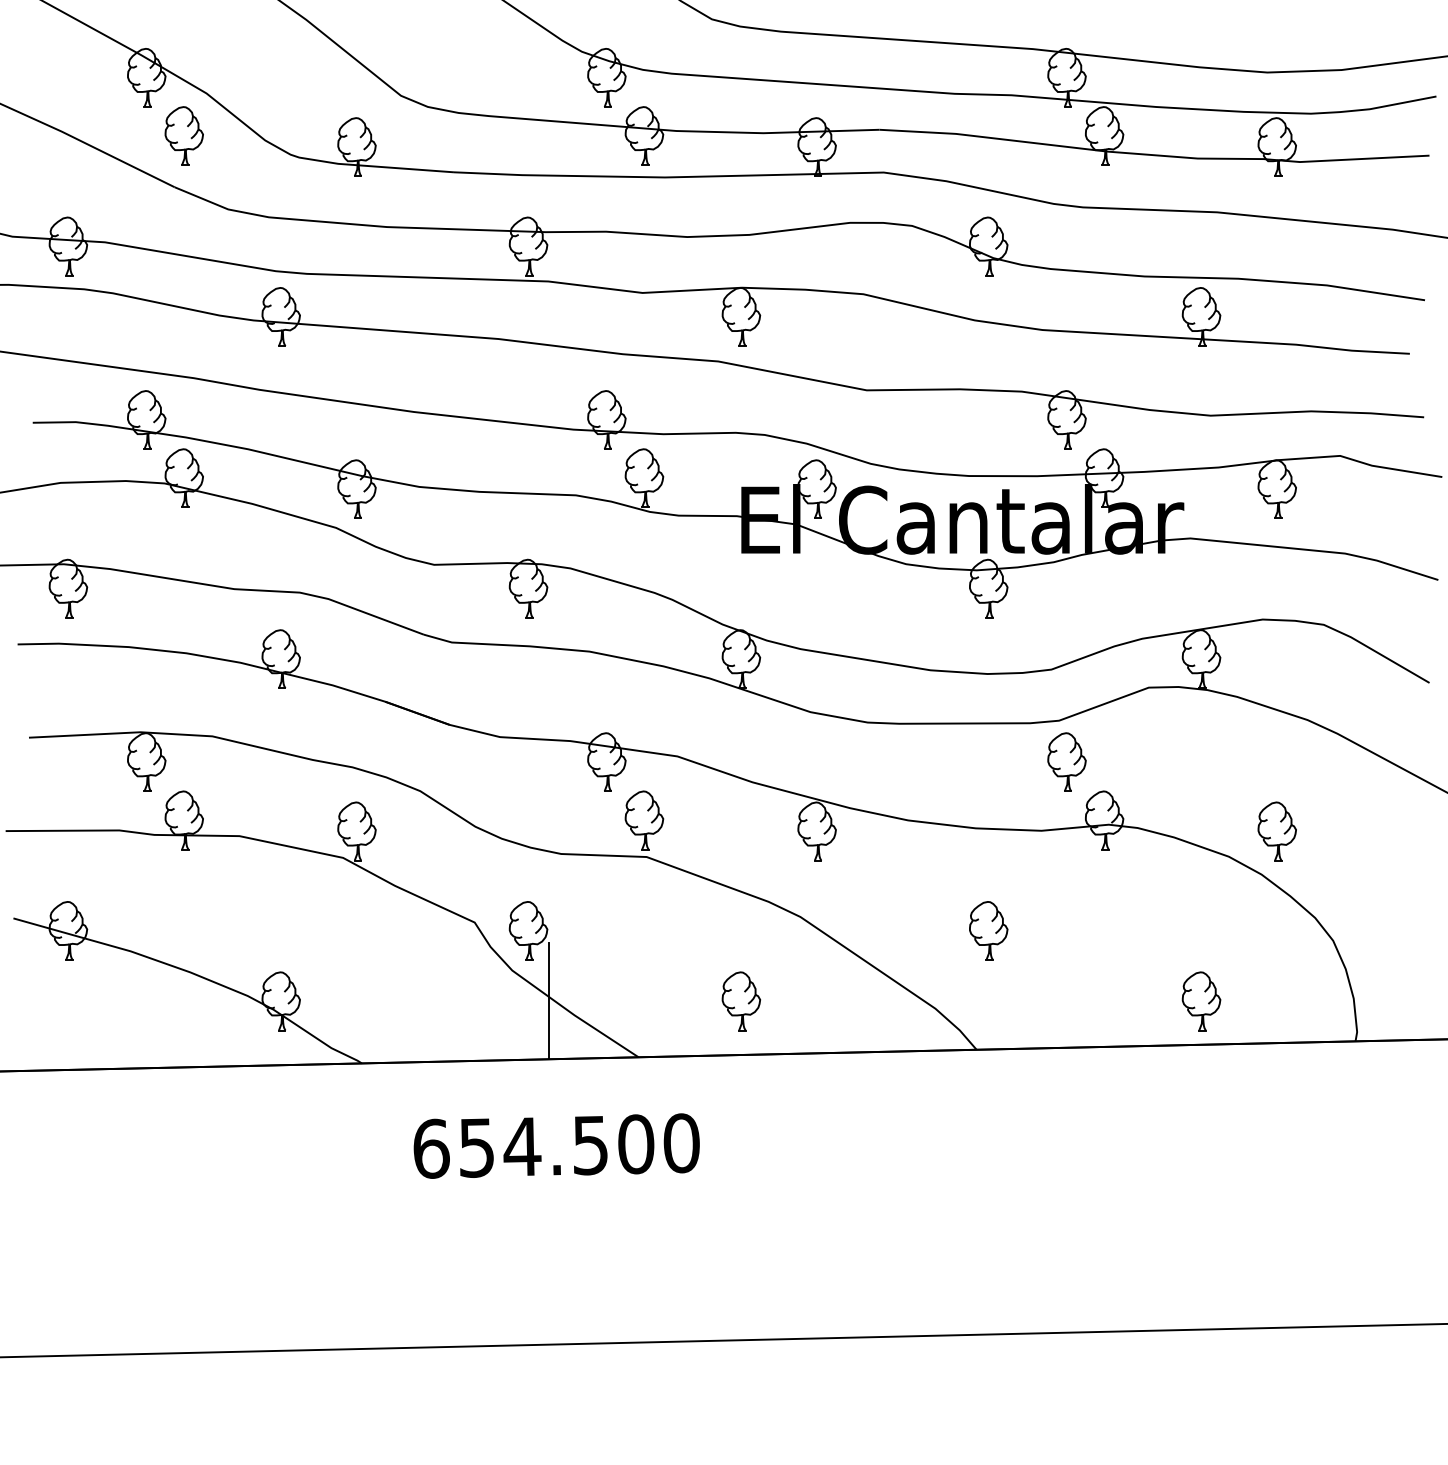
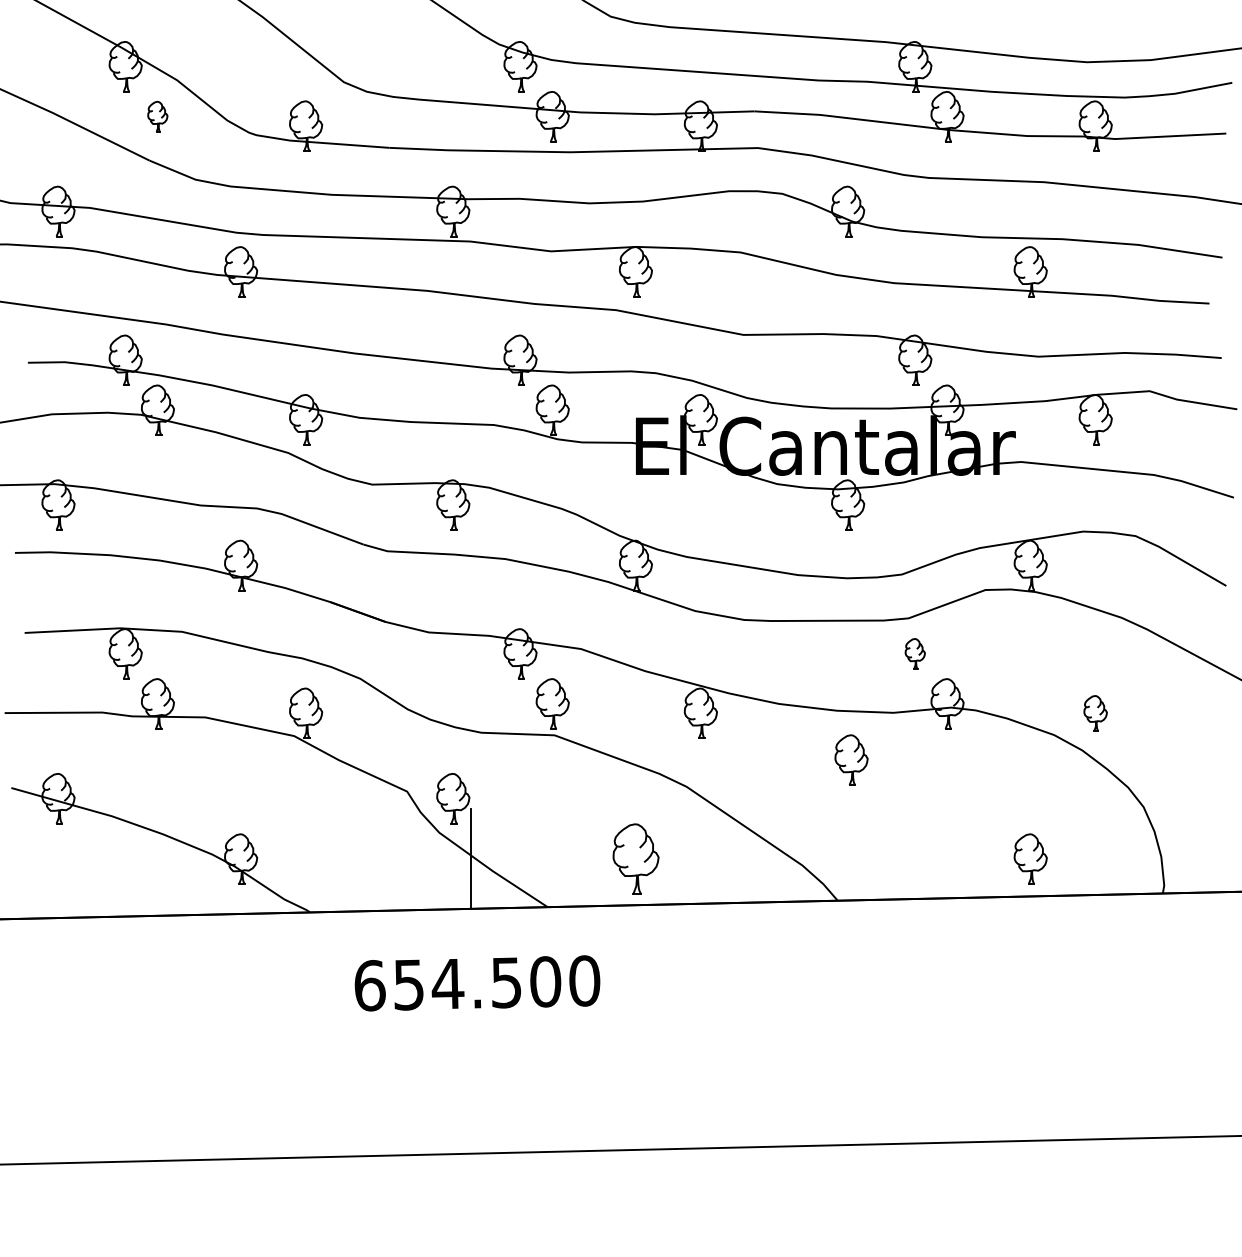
part: (183, 135) -> (157, 116), size x0.6
part: (1066, 761) -> (914, 653), size x0.6
part: (1276, 831) -> (1095, 713), size x0.7
part: (988, 930) -> (851, 759), moved
part: (740, 1001) -> (635, 859), size x1.4

